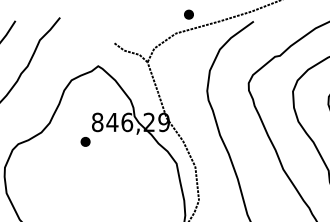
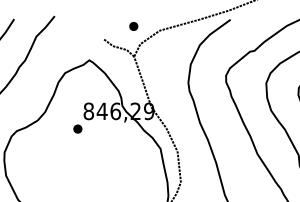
part: (188, 14) -> (133, 26), moved

